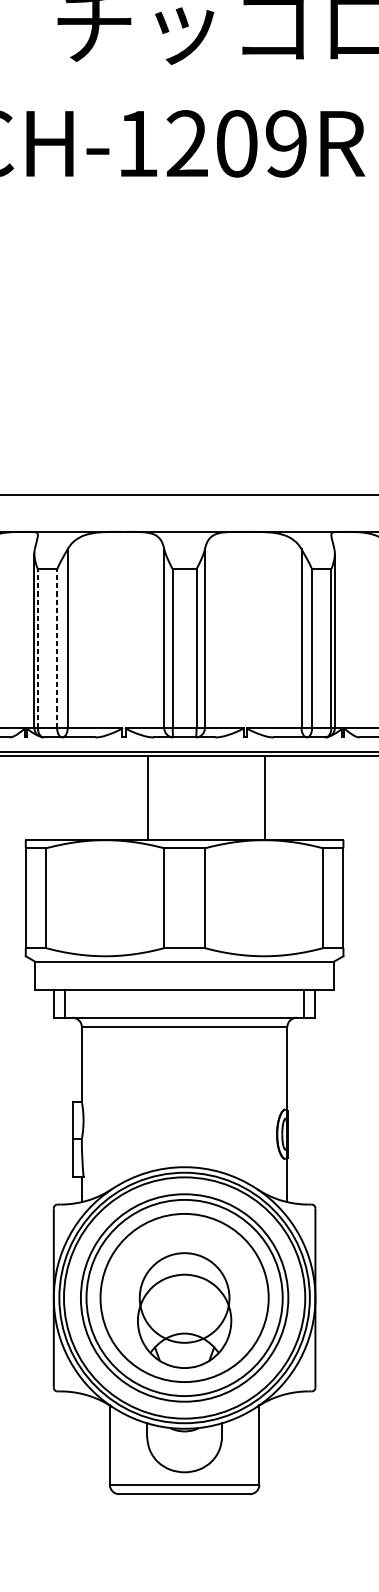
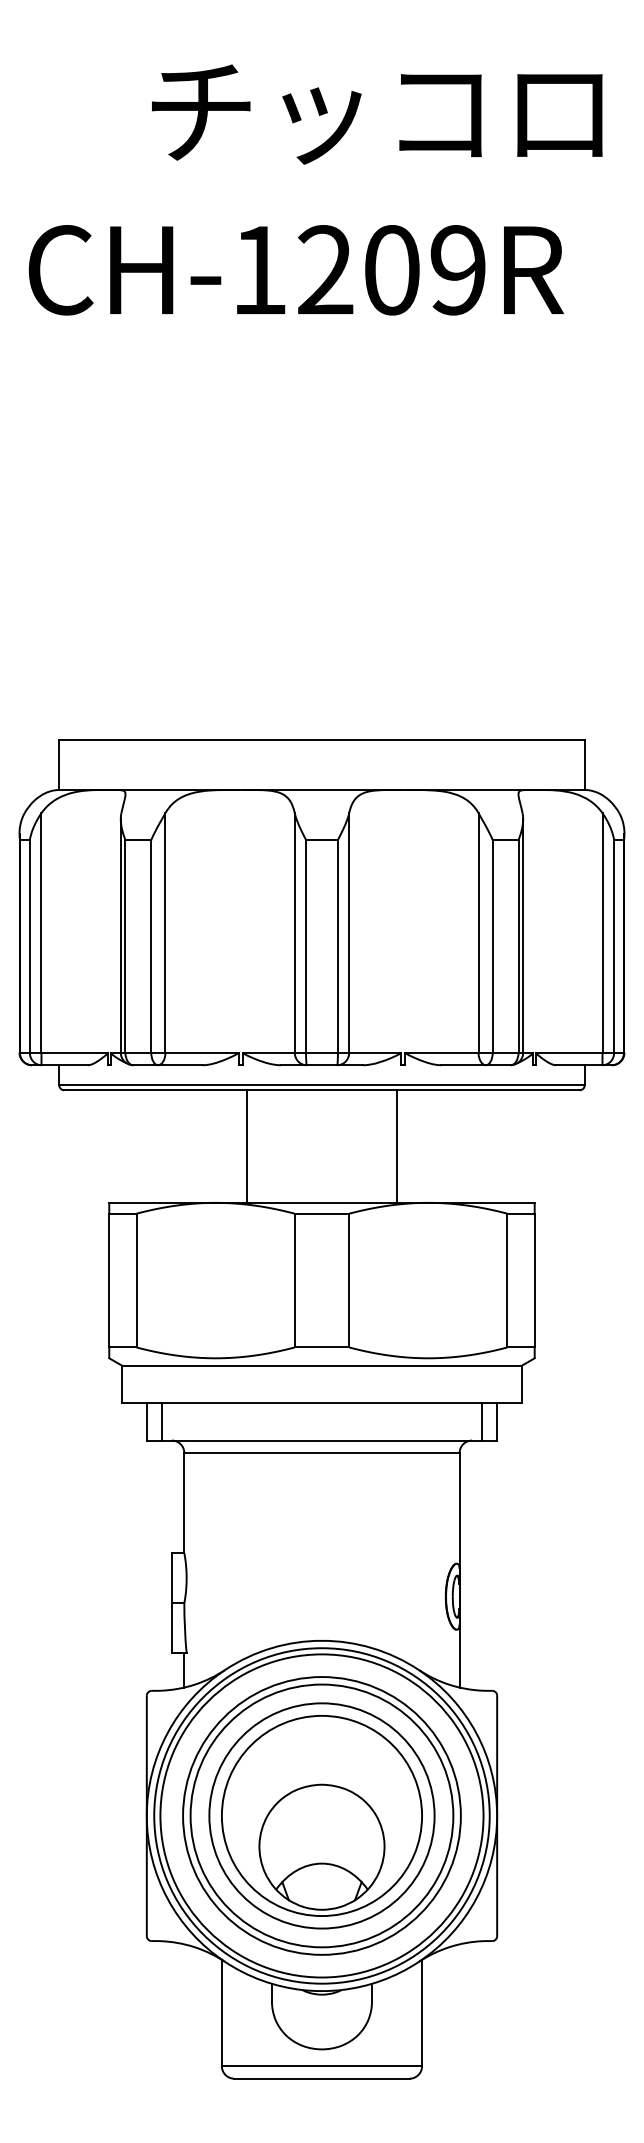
line: (37, 648) -> (125, 945), dashed -> solid
line: (57, 648) -> (151, 945), dashed -> solid
line: (147, 798) -> (246, 1146), moved
line: (265, 798) -> (397, 1146), moved
circle: (184, 1297) -> (321, 1815), size x1.67

